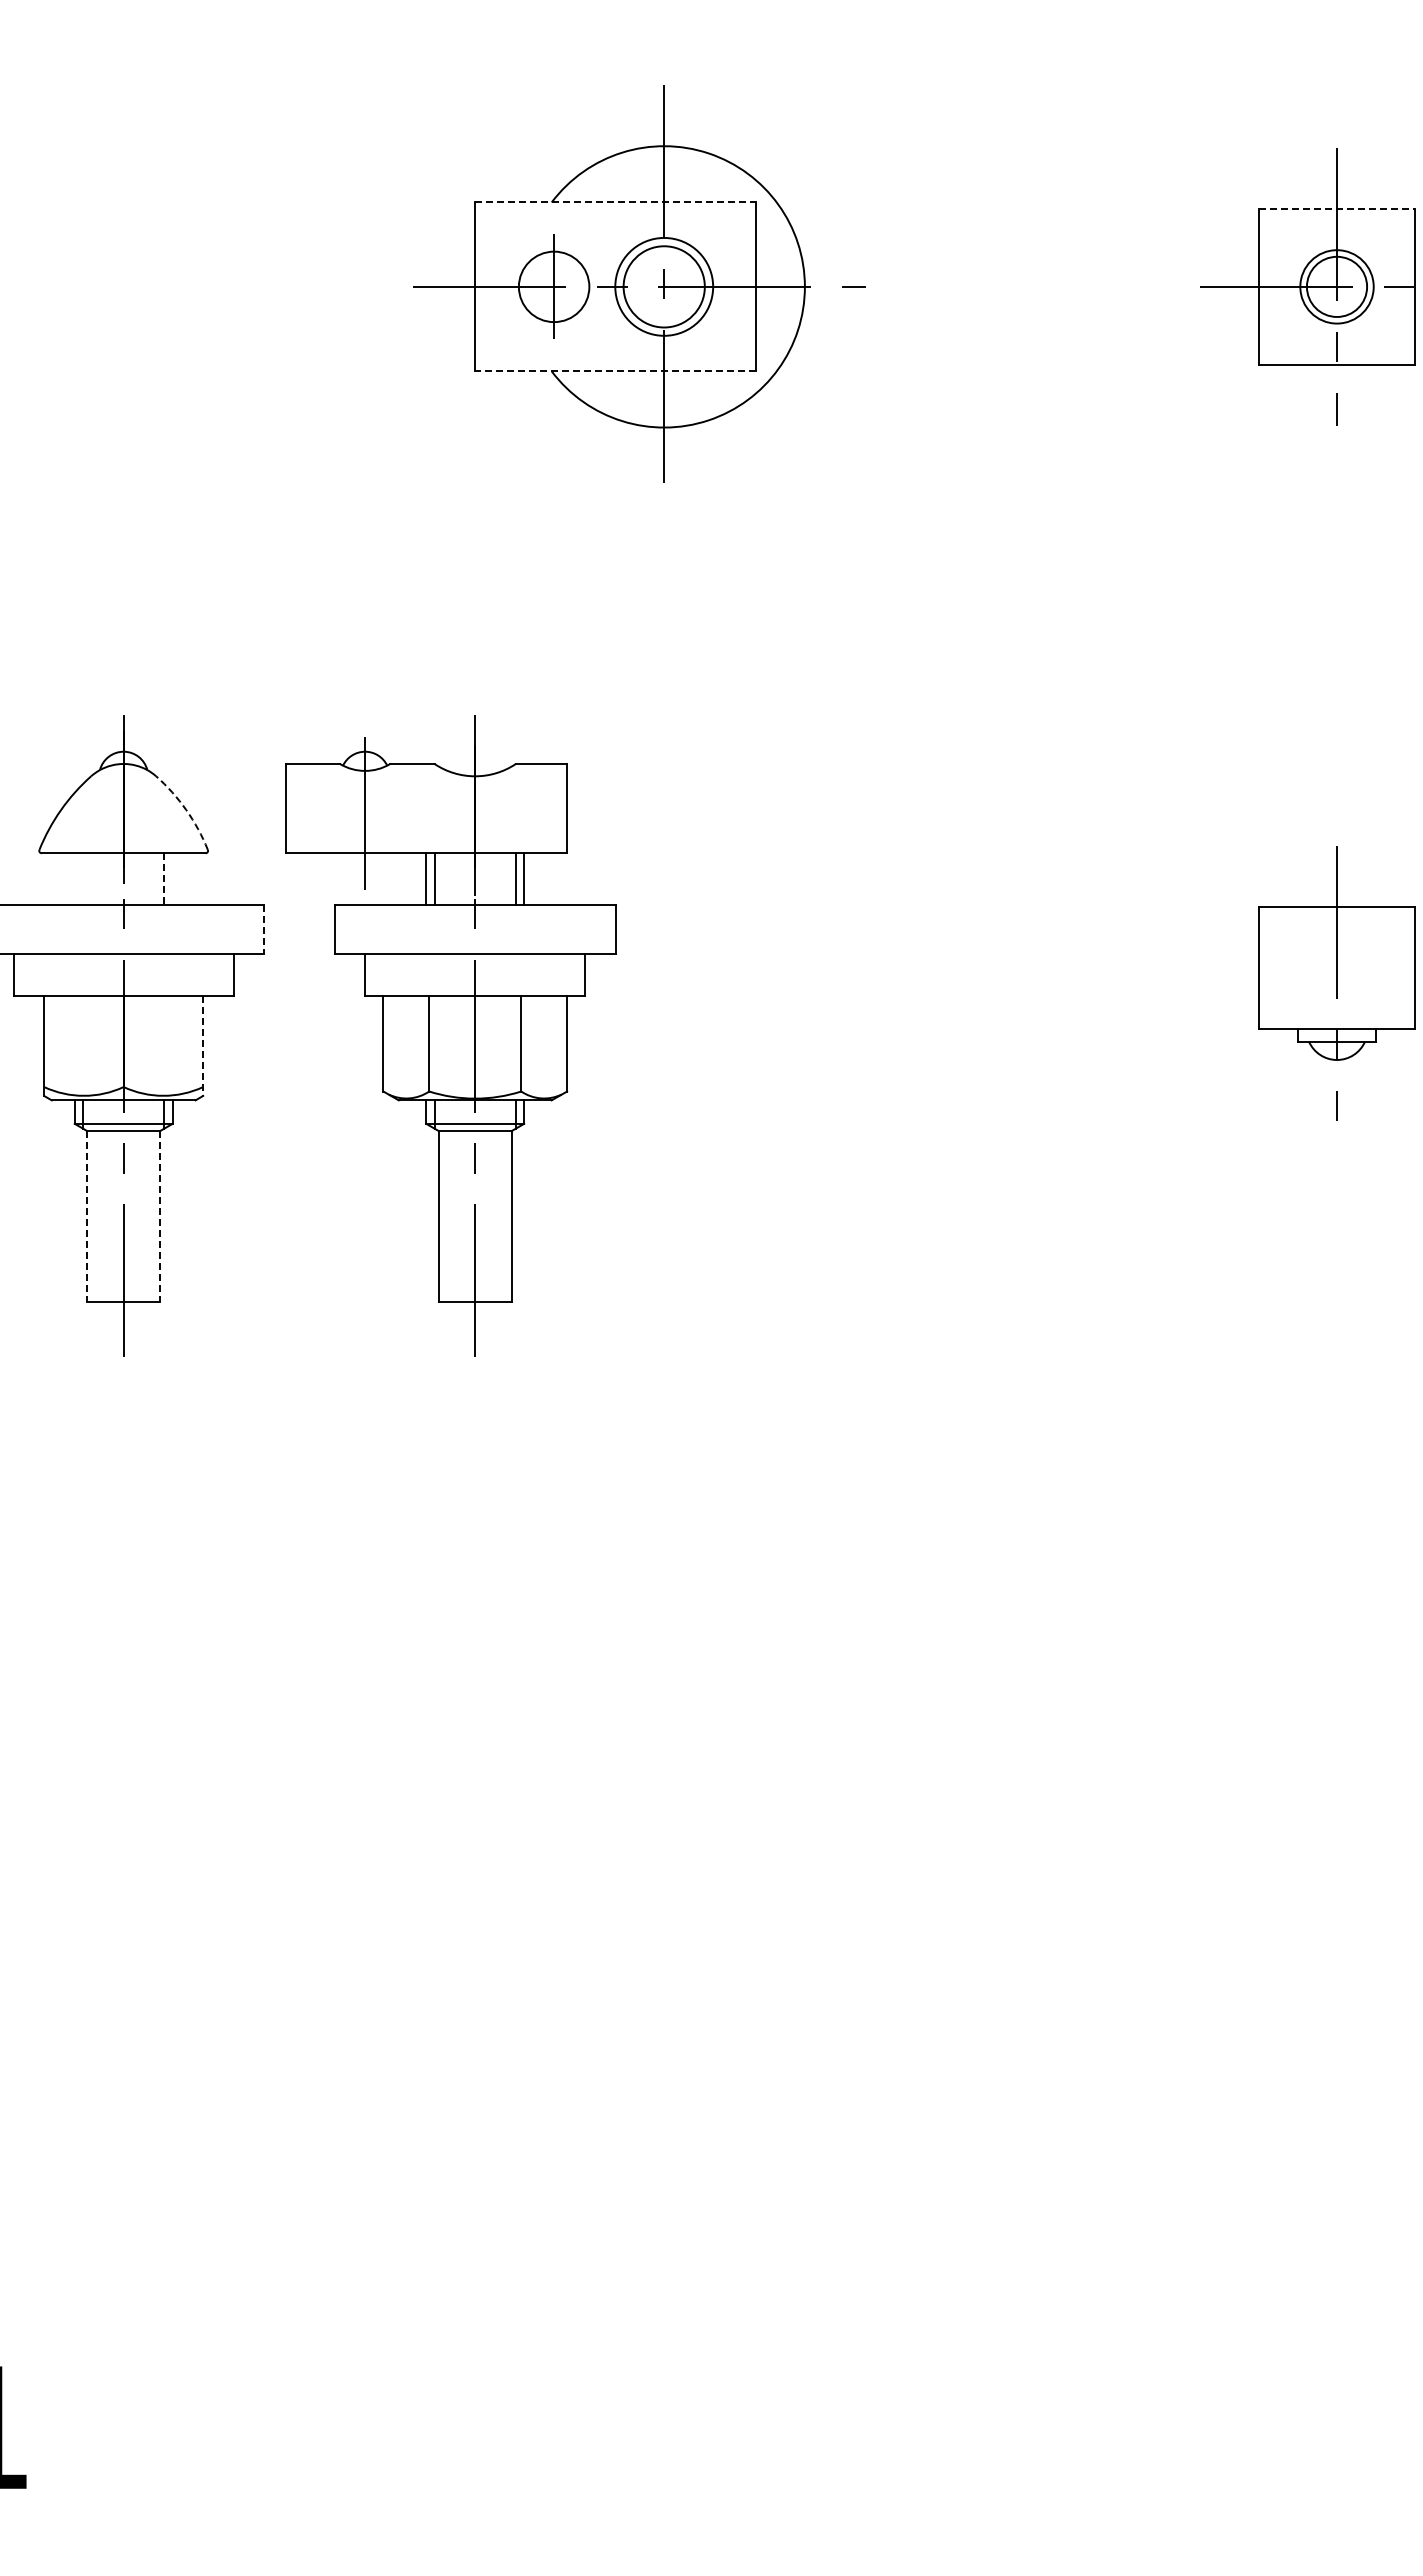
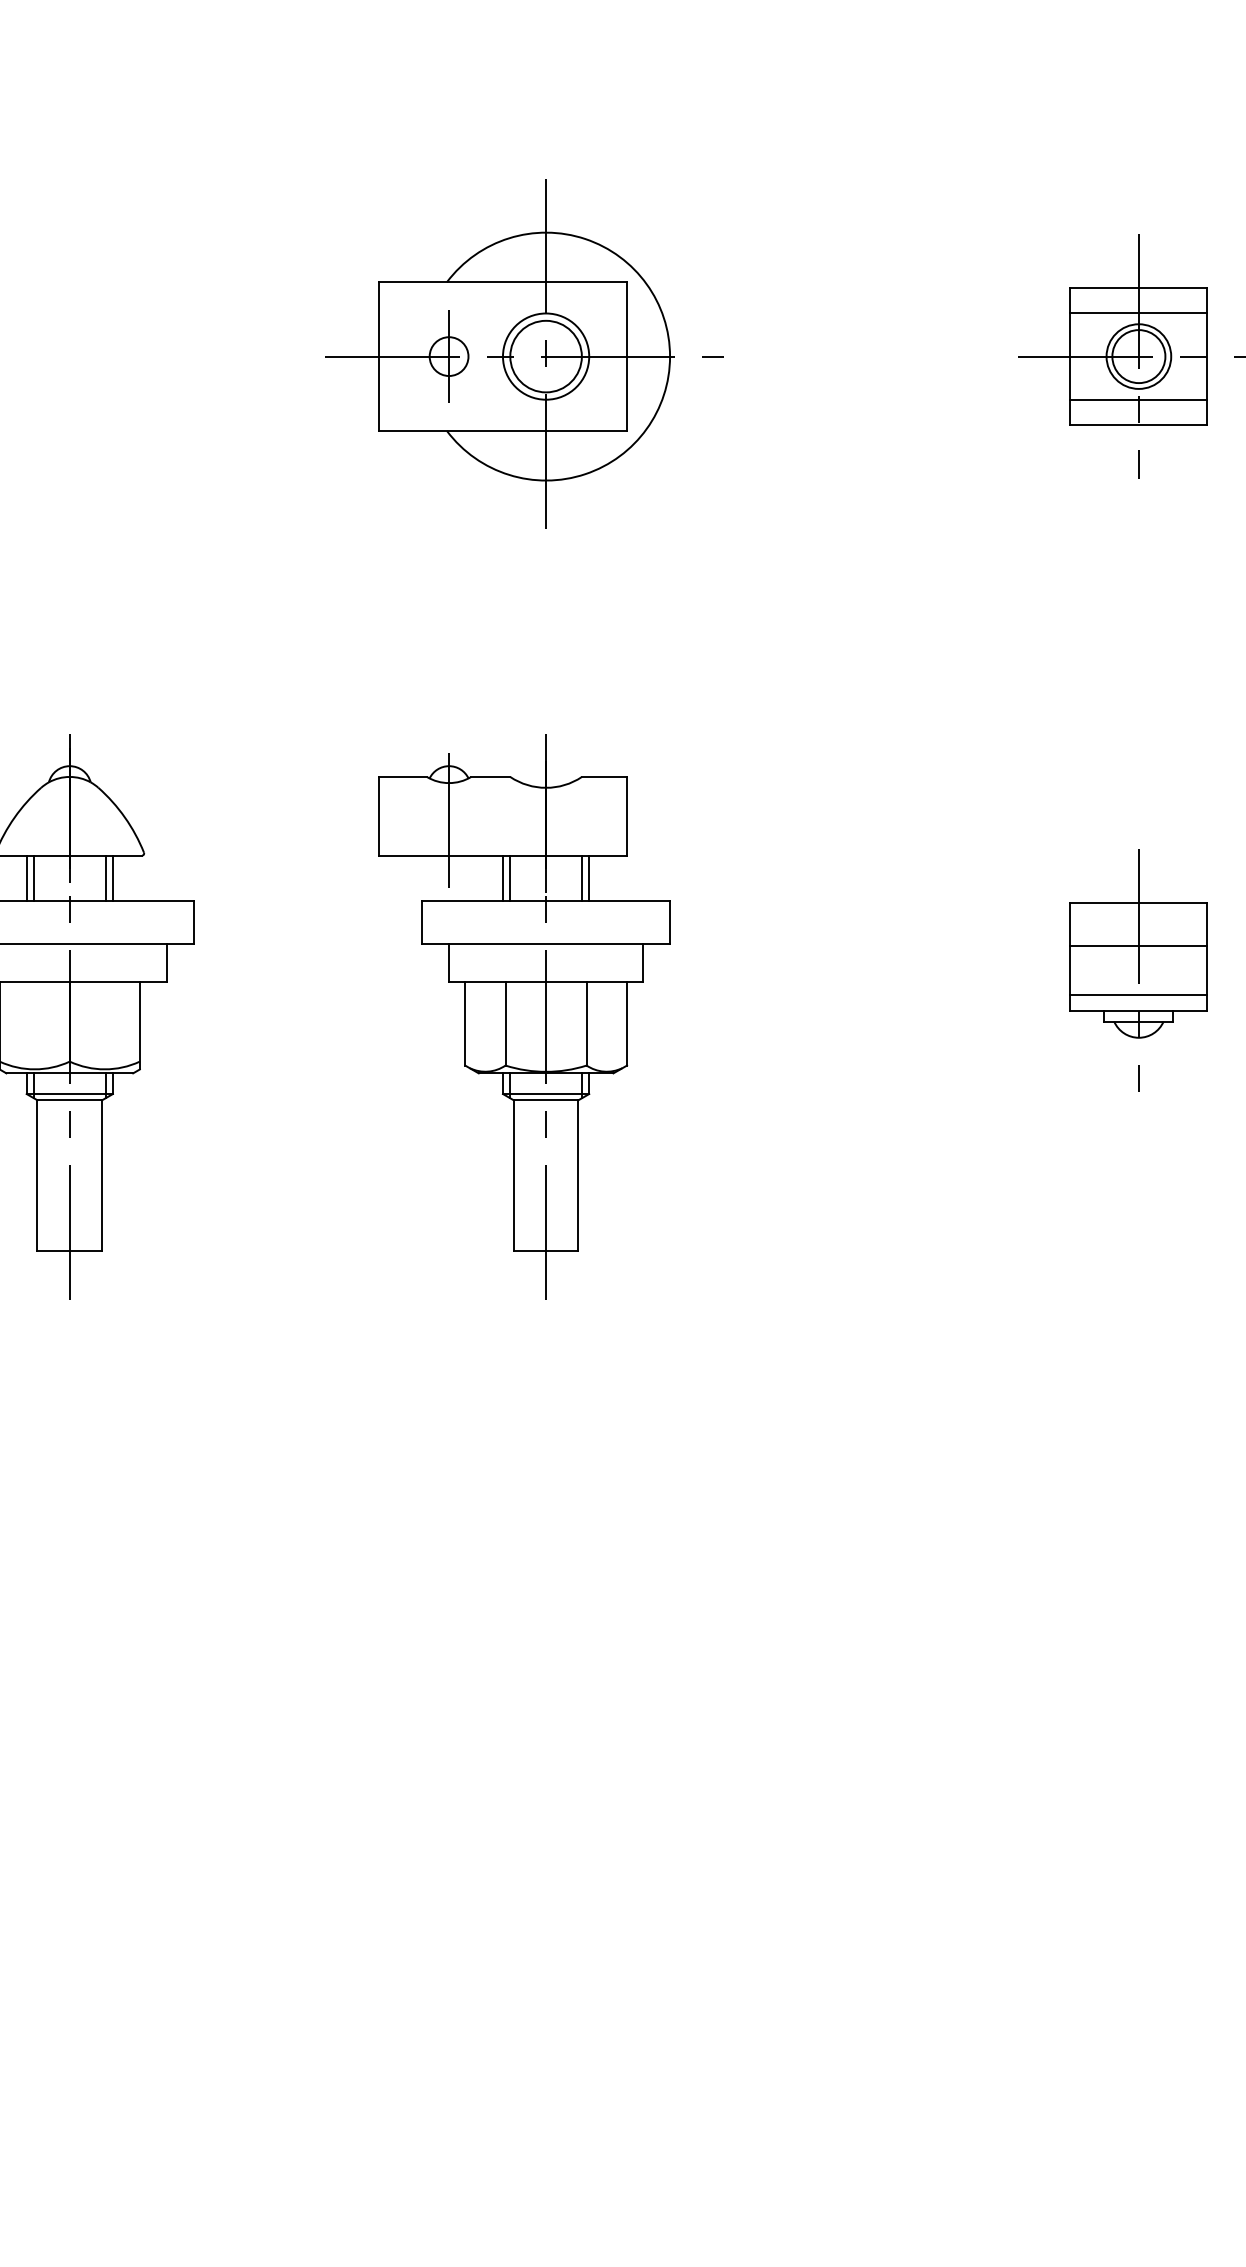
line: (615, 202) -> (503, 282), dashed -> solid
line: (1337, 209) -> (1139, 288), dashed -> solid
line: (1336, 237) -> (1138, 313), added
circle: (554, 286) -> (449, 356), size x0.62
line: (1336, 335) -> (1138, 399), added
line: (615, 371) -> (503, 431), dashed -> solid
arc: (186, 810) -> (125, 817), dashed -> solid
line: (74, 878) -> (26, 877), added
line: (82, 878) -> (33, 877), added
line: (164, 878) -> (105, 877), dashed -> solid
line: (172, 878) -> (112, 877), added
line: (264, 929) -> (193, 922), dashed -> solid
line: (1336, 956) -> (1138, 946), added
line: (1336, 1011) -> (1138, 995), added
part: (450, 1035) -> (524, 1016), moved
line: (203, 1046) -> (140, 1025), dashed -> solid
line: (86, 1216) -> (37, 1175), dashed -> solid
line: (160, 1216) -> (102, 1175), dashed -> solid

